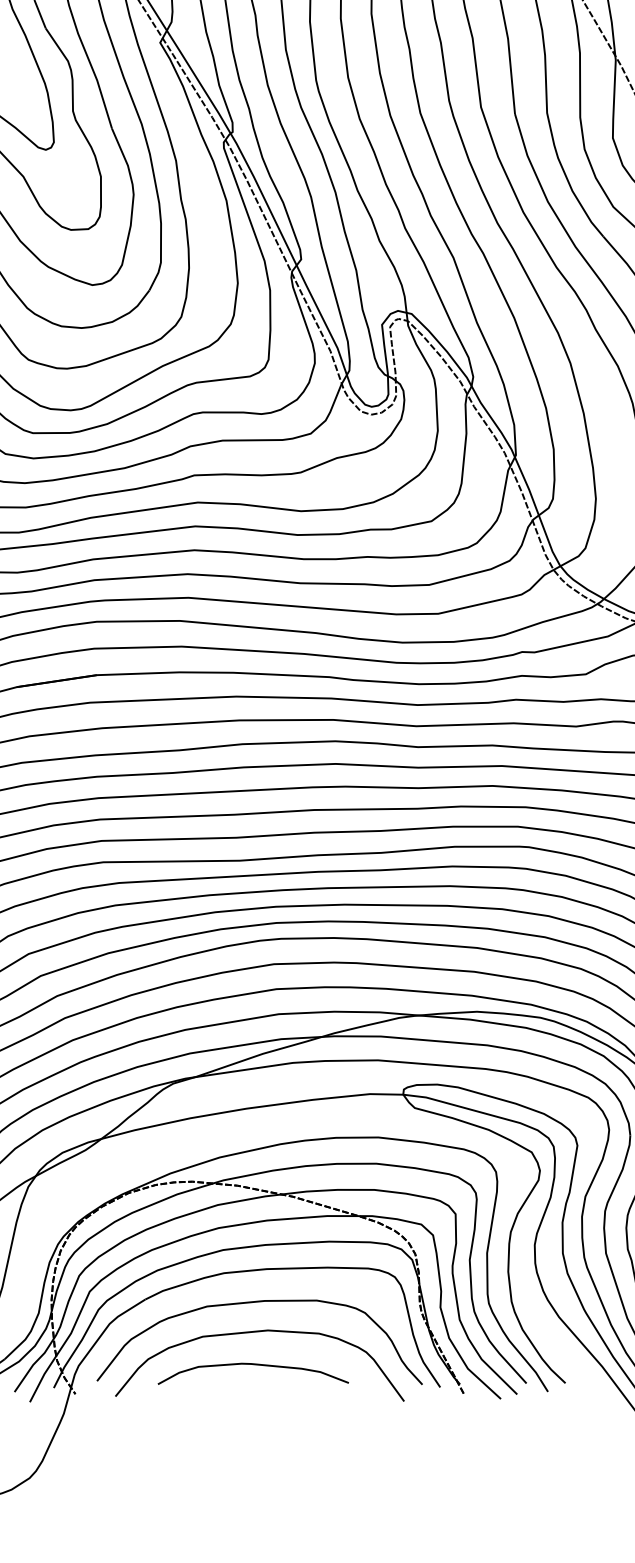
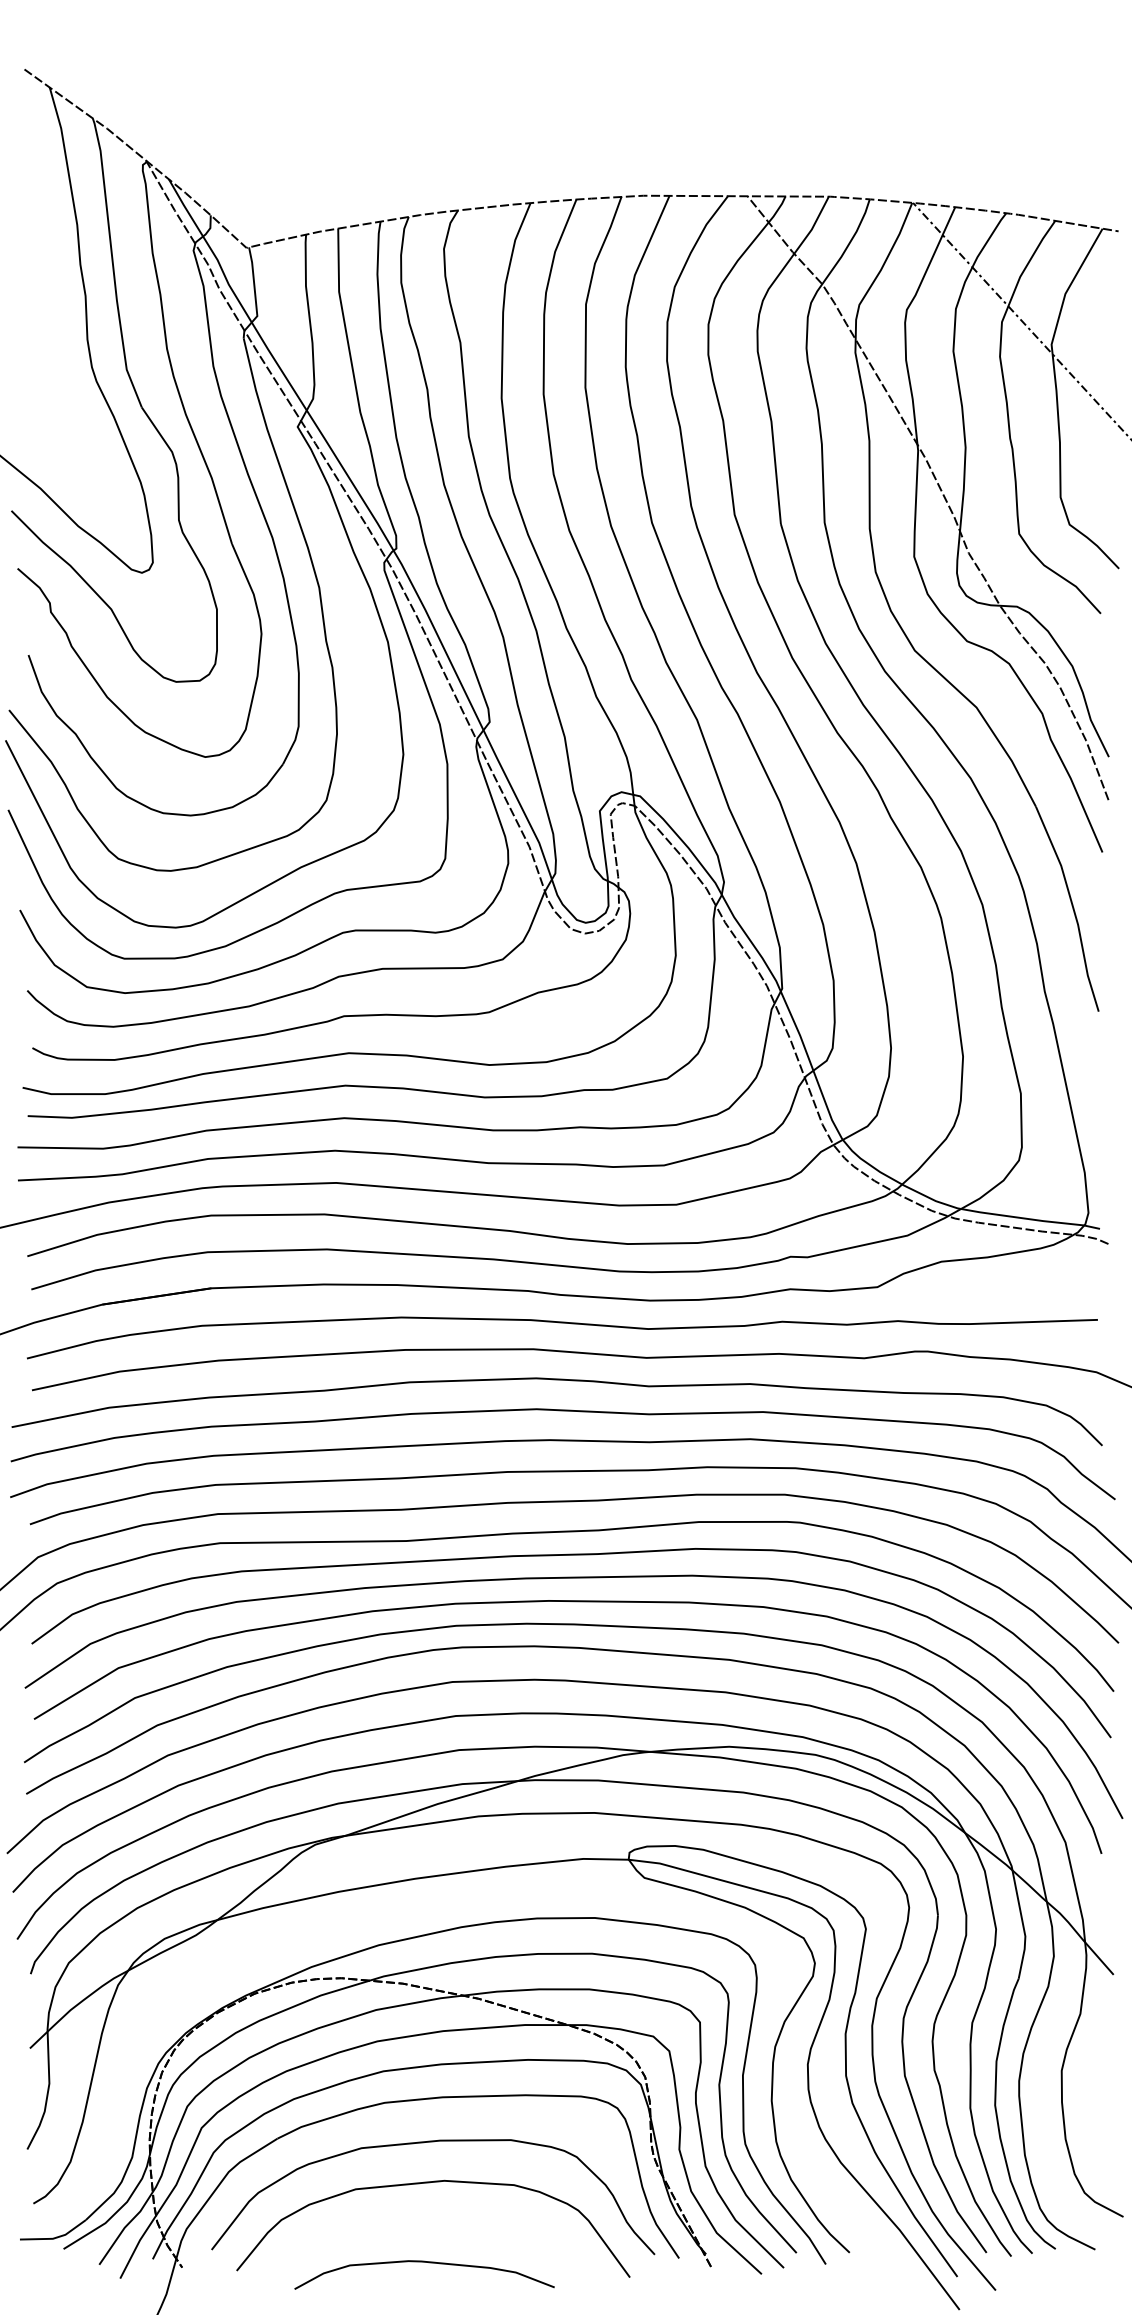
curve: (253, 1364) -> (424, 2262), moved

